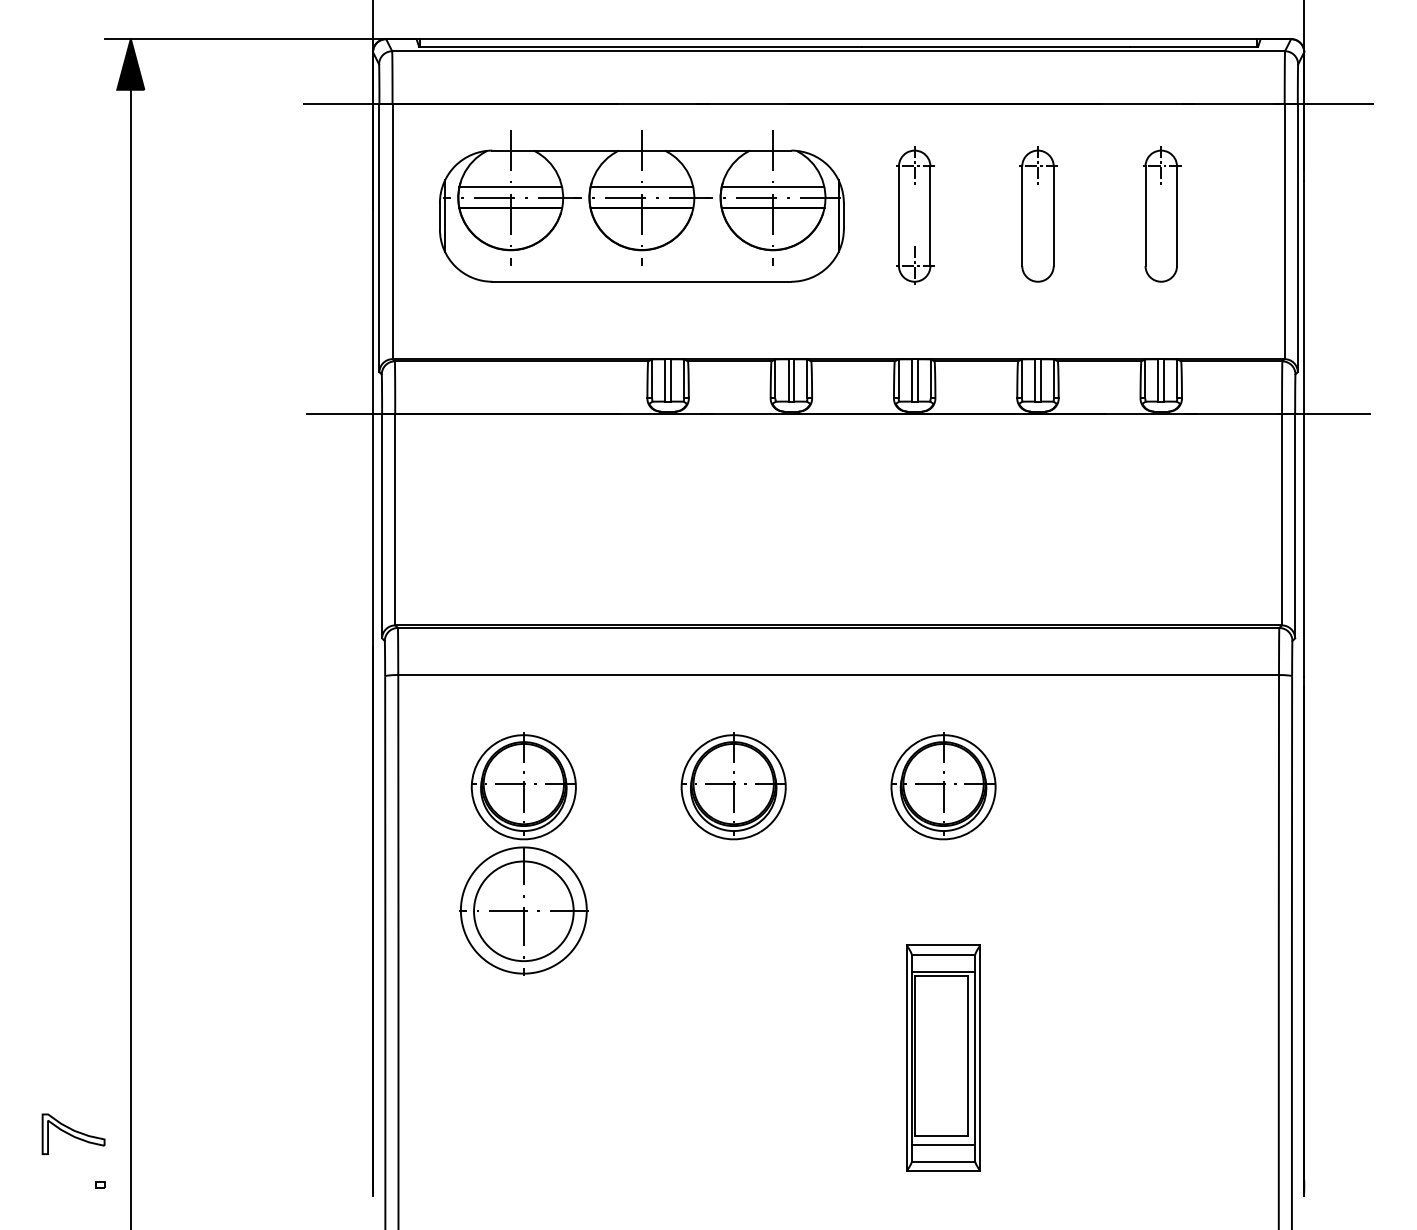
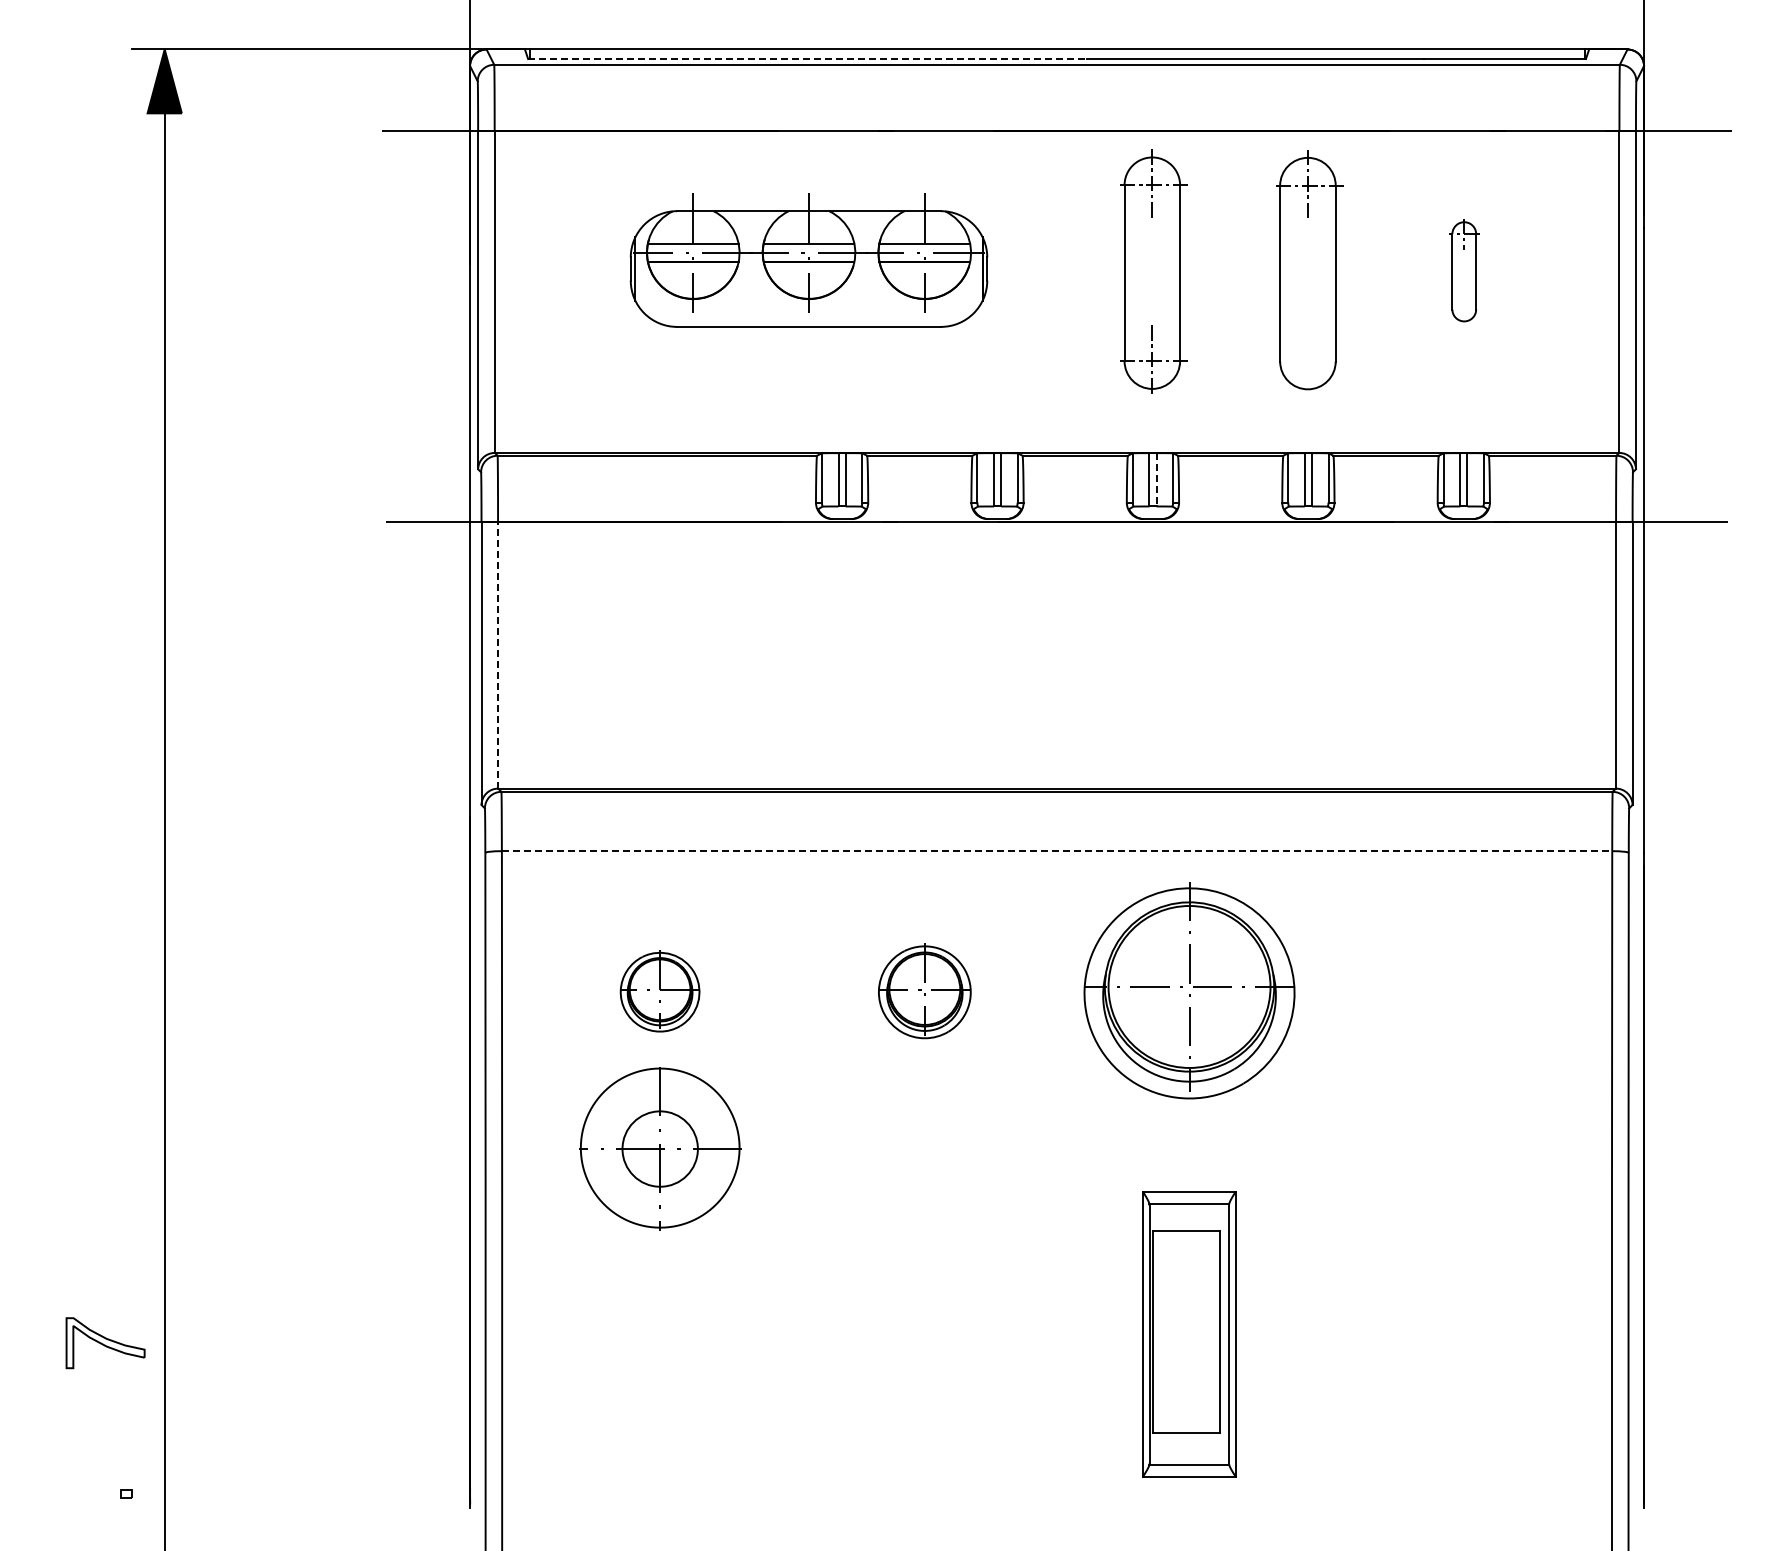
line: (640, 47) -> (807, 59), solid -> dashed
part: (641, 206) -> (808, 260), size x0.7
part: (1038, 214) -> (1309, 270), size x1.4
part: (1161, 214) -> (1464, 270), size x0.6
part: (915, 215) -> (1154, 271), size x1.4
line: (917, 380) -> (1156, 479), solid -> dashed
line: (395, 519) -> (498, 654), solid -> dashed
line: (838, 675) -> (1057, 851), solid -> dashed
part: (523, 786) -> (659, 991), size x0.6
part: (733, 786) -> (924, 991), size x0.7
part: (942, 786) -> (1188, 991), size x1.6
circle: (524, 910) -> (660, 1148), size x0.6
line: (943, 971) -> (1189, 1225), removed
part: (73, 1134) -> (105, 1343), moved
line: (943, 1144) -> (1189, 1443), removed

